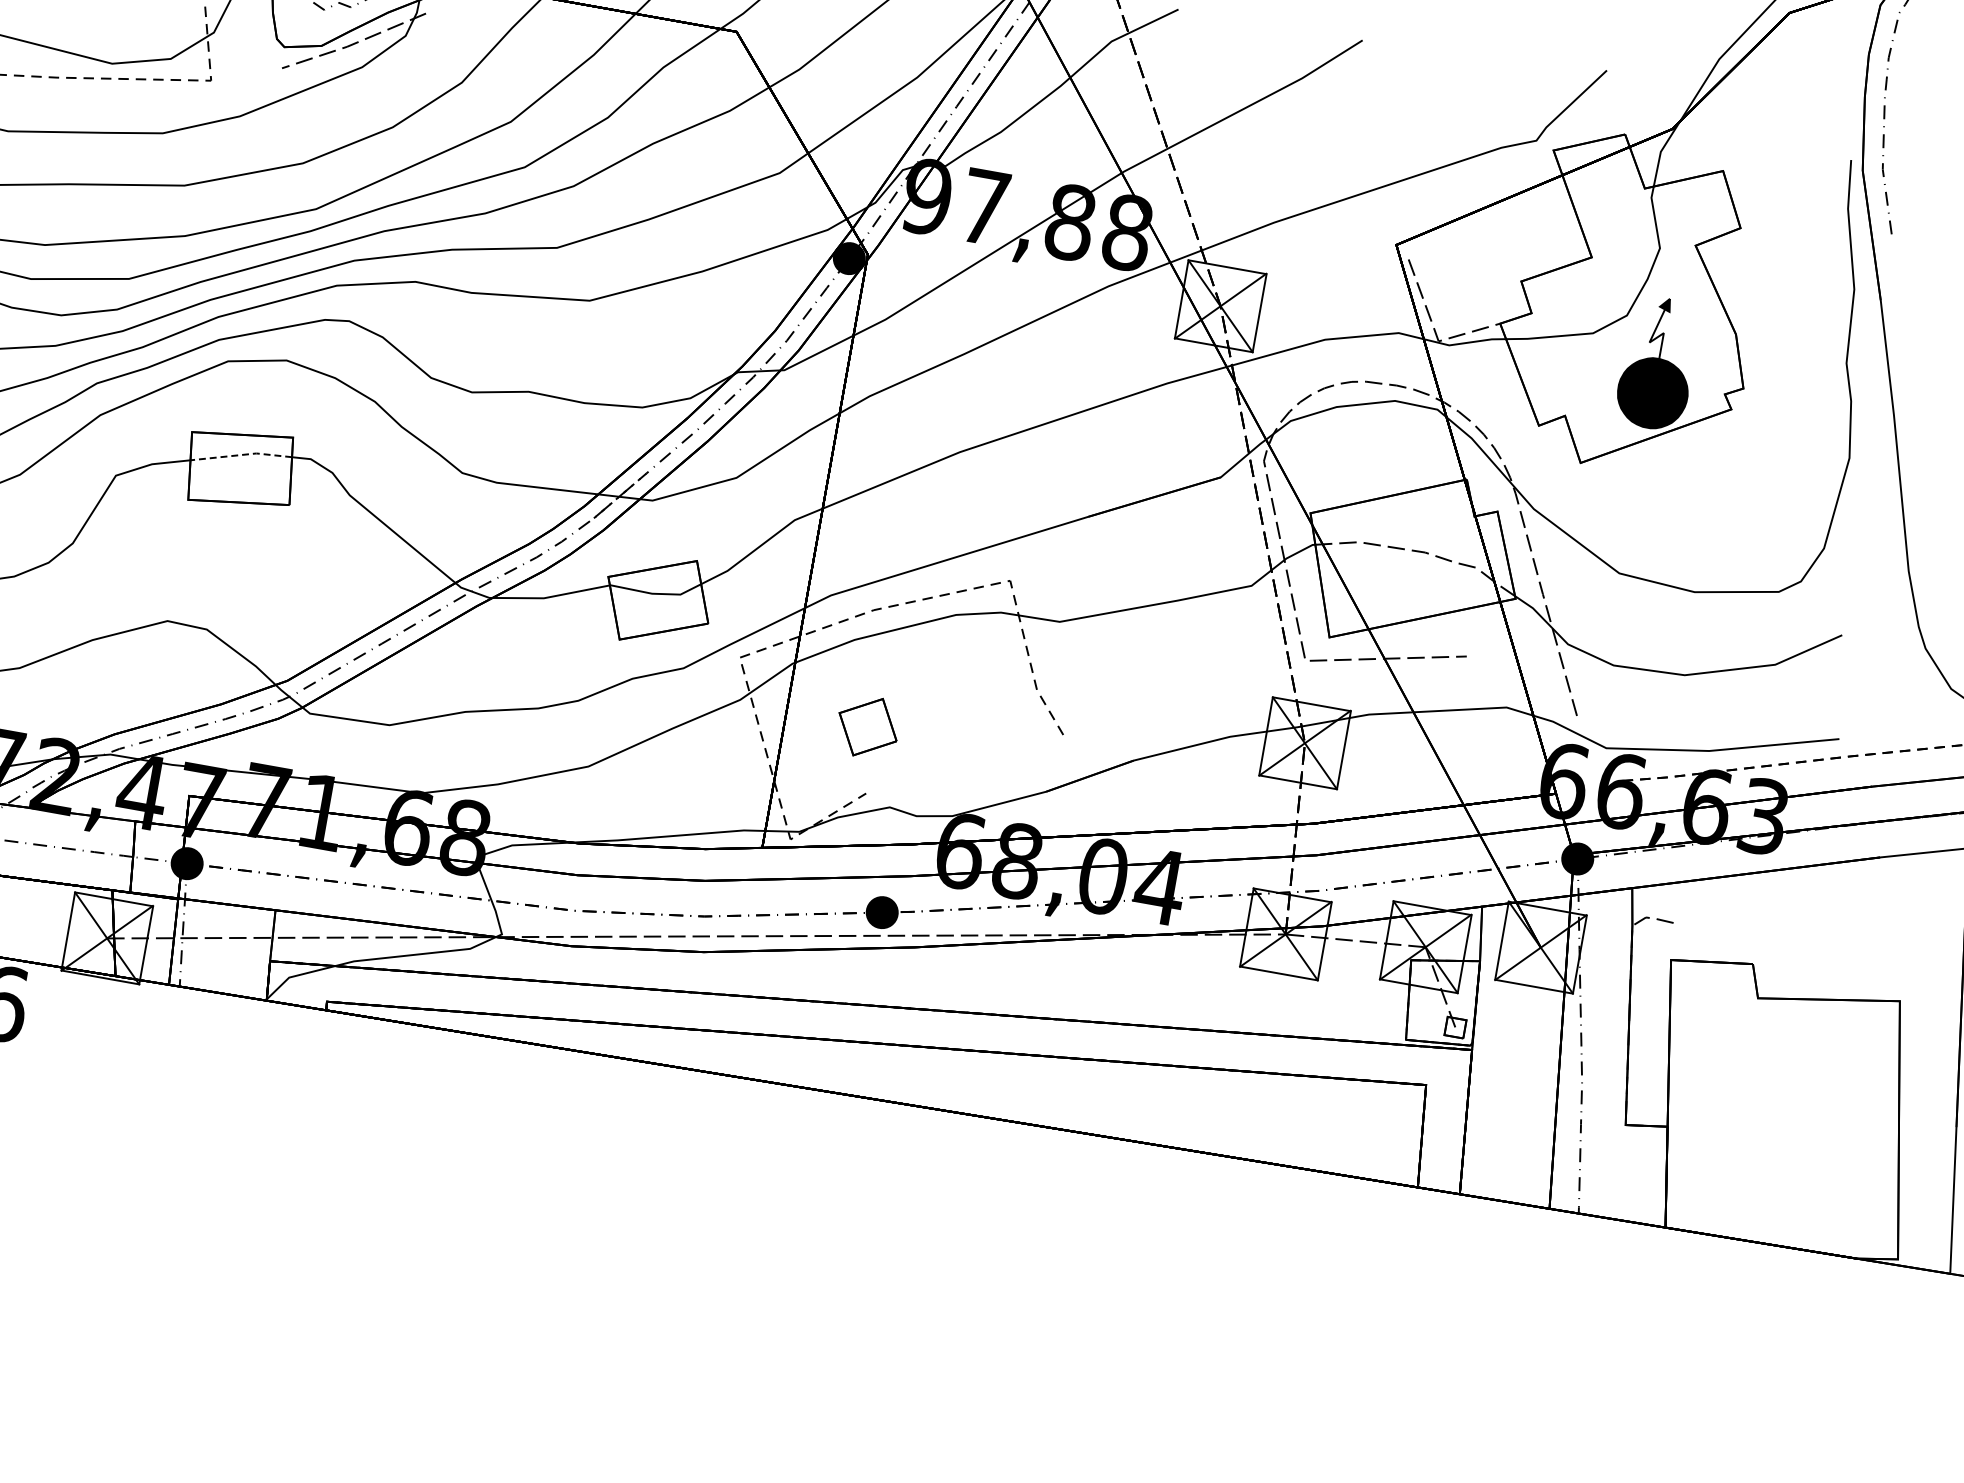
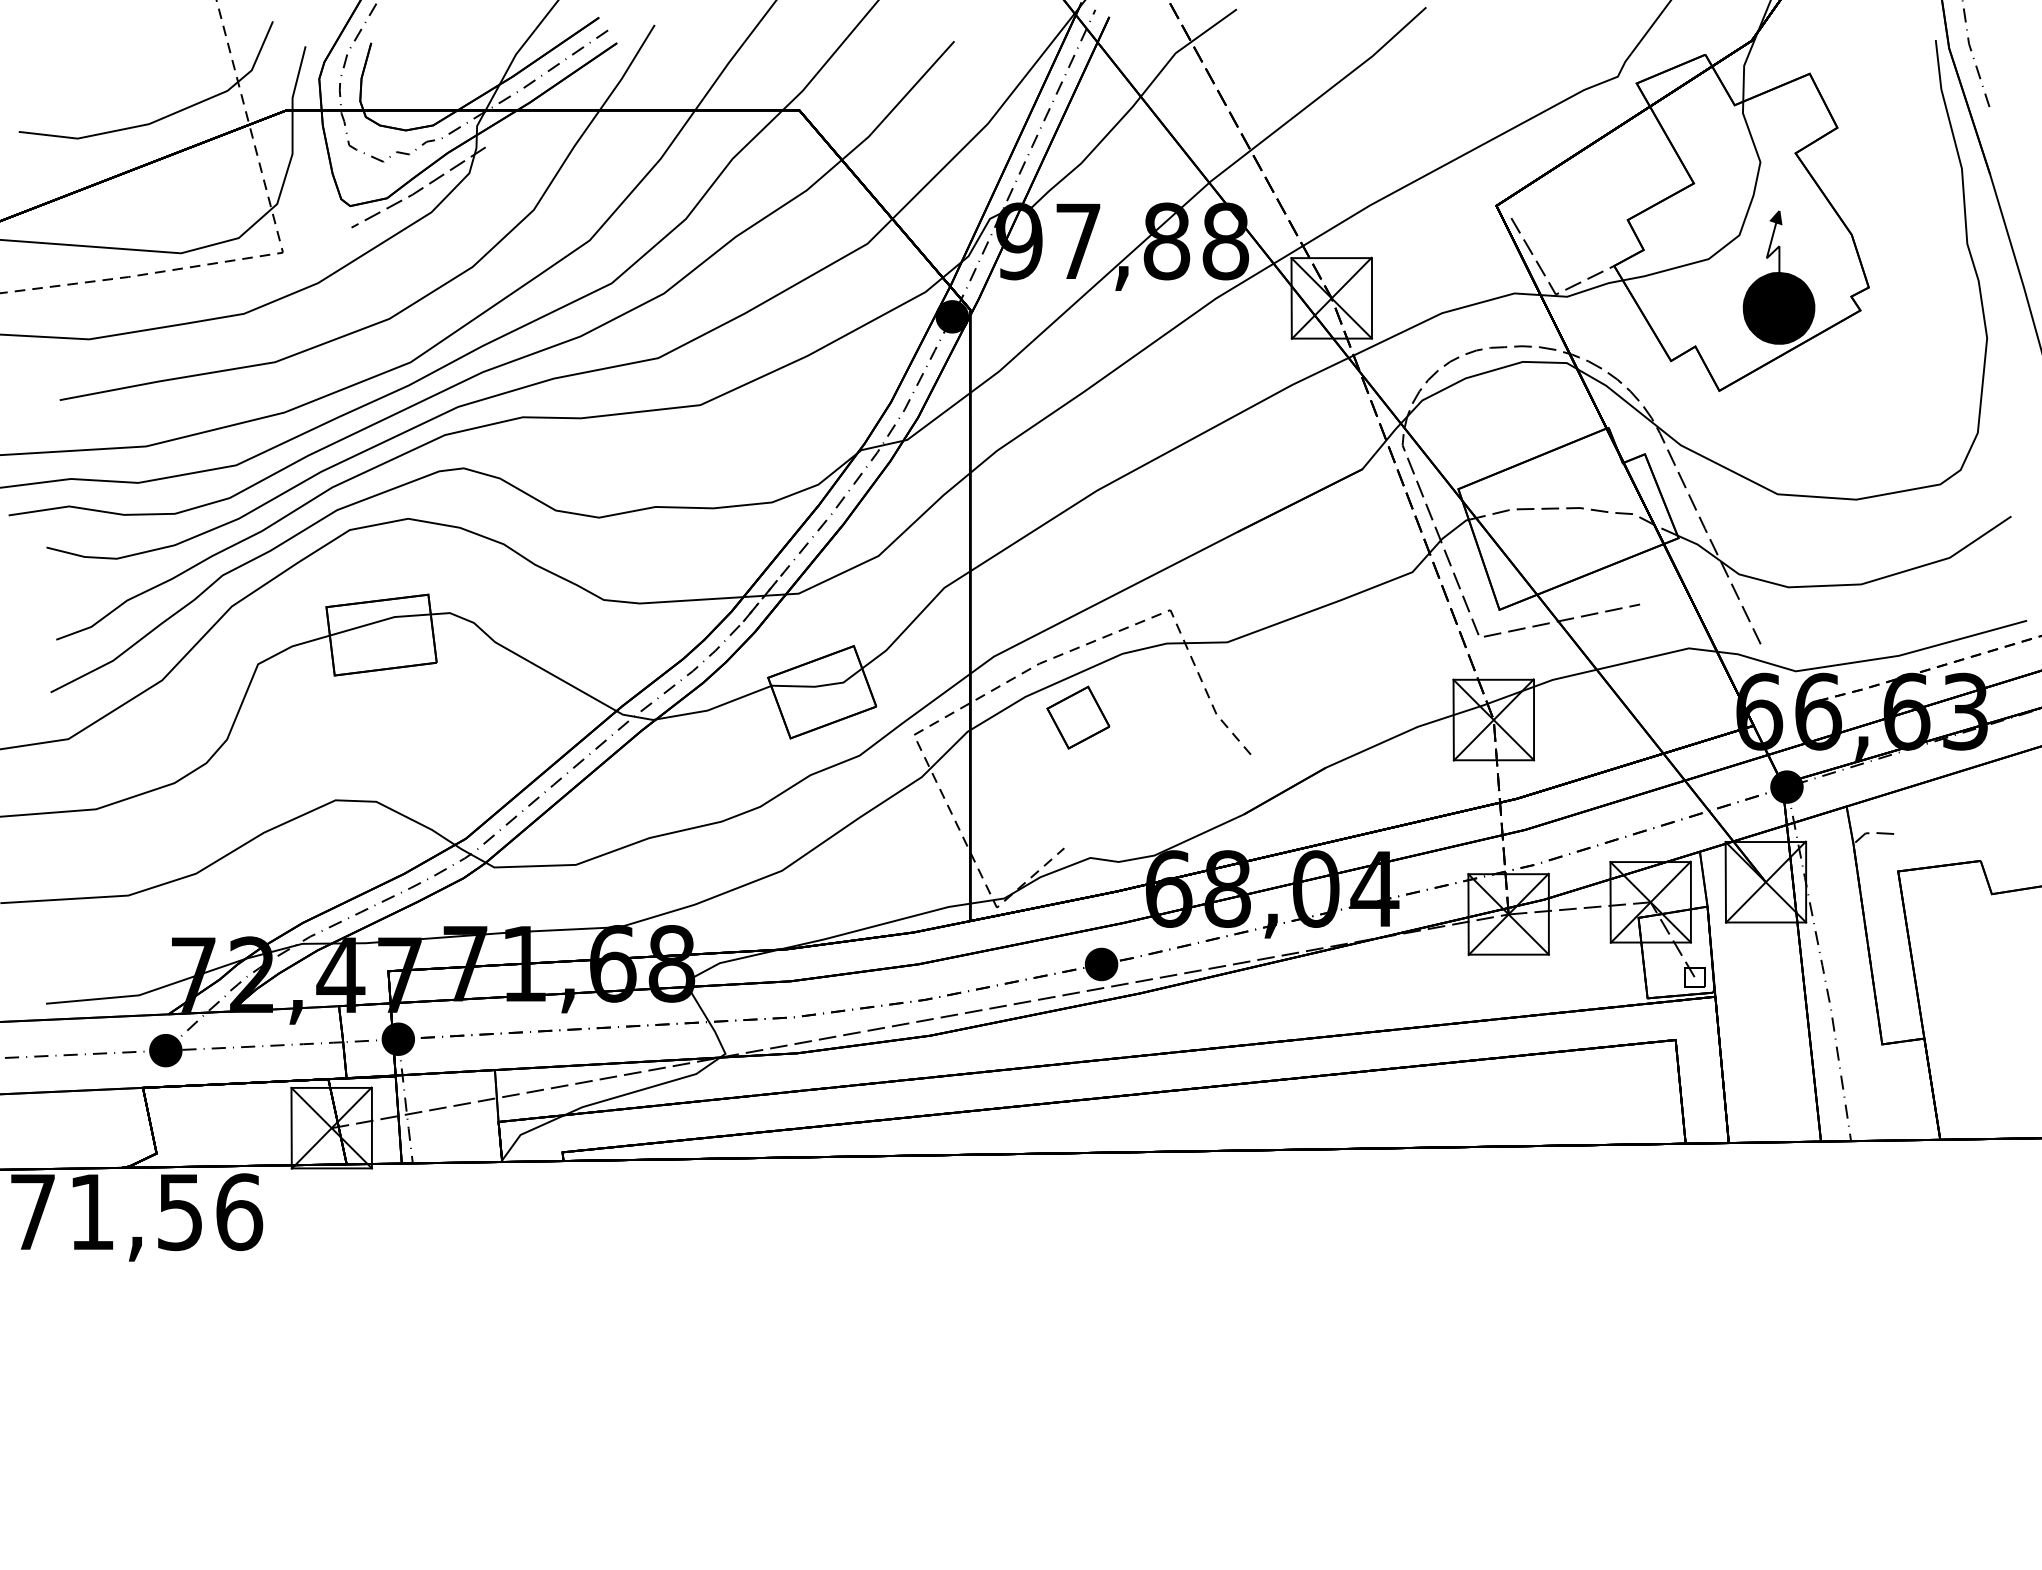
line: (242, 455) -> (380, 621), dashed -> solid
part: (868, 727) -> (1078, 717), moved

